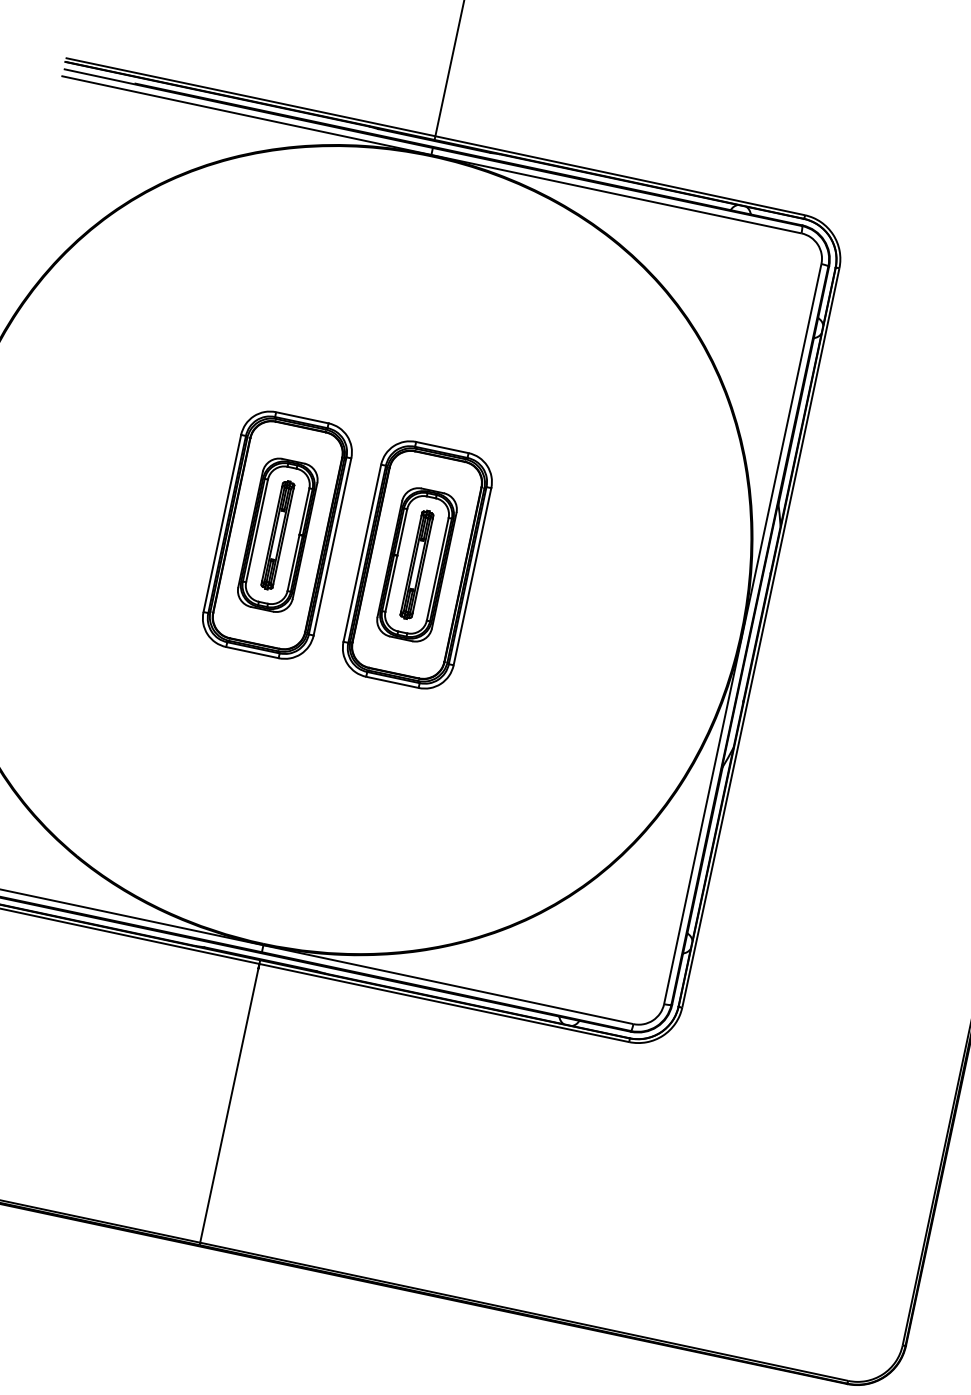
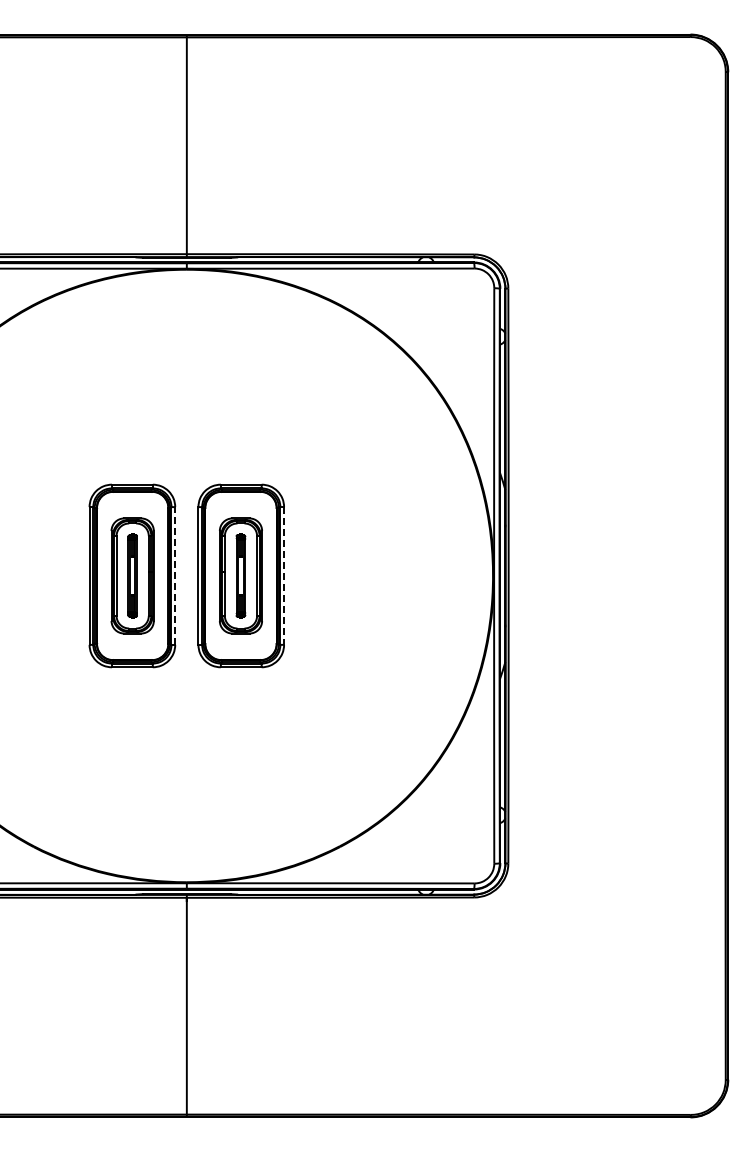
line: (332, 546) -> (175, 575), solid -> dashed
line: (473, 576) -> (284, 575), solid -> dashed

